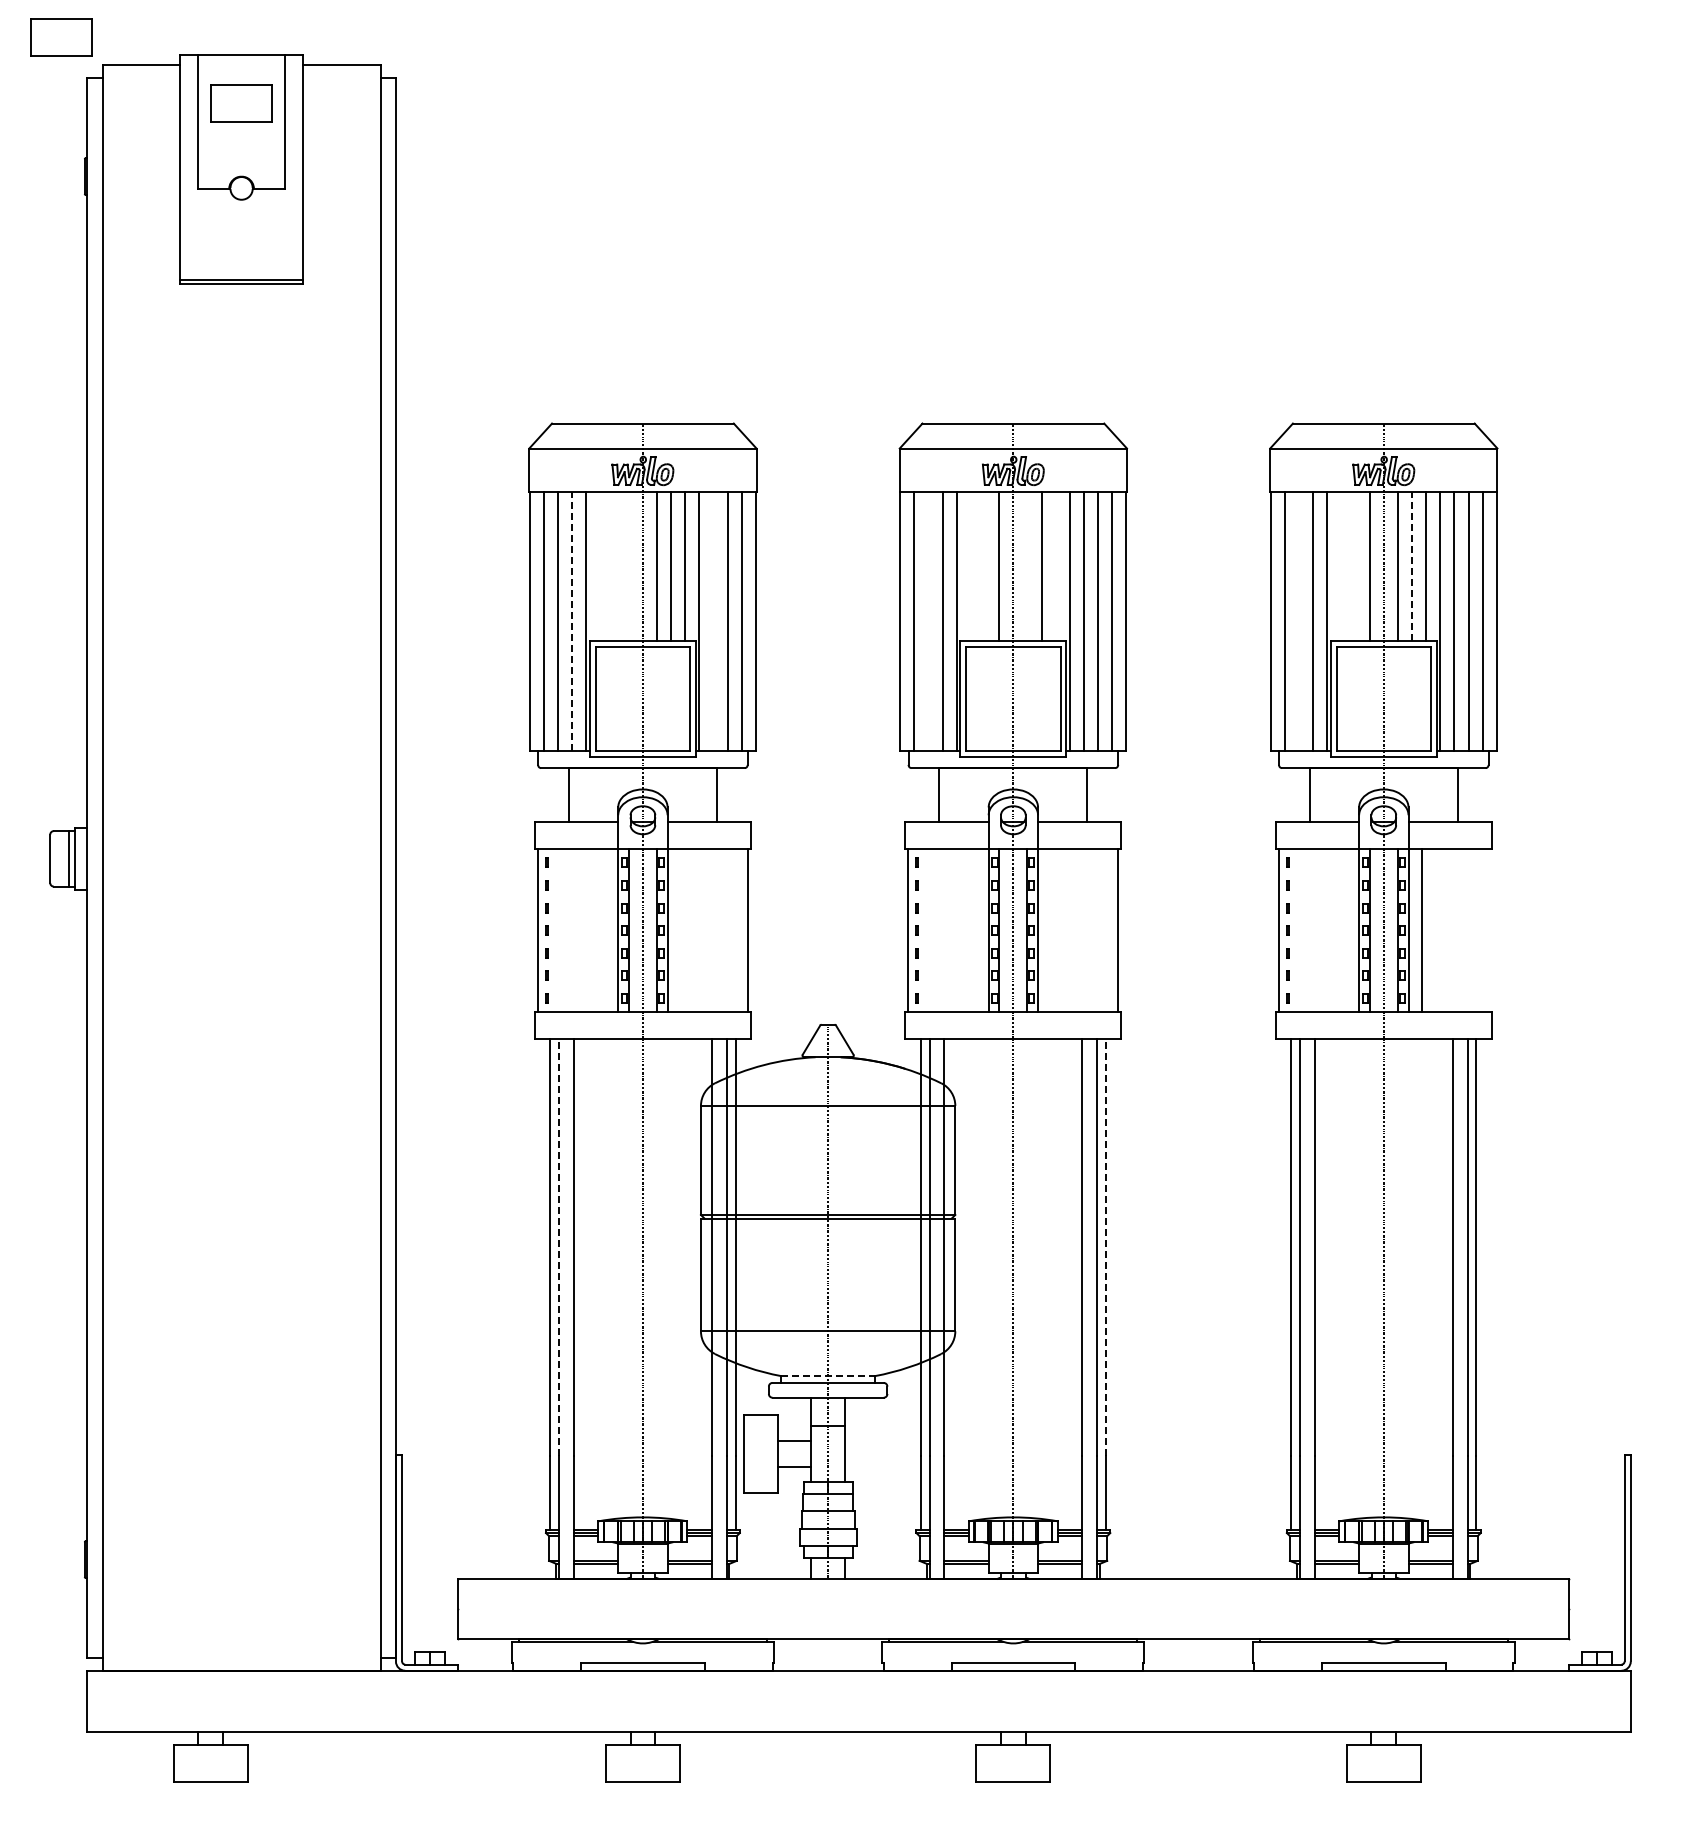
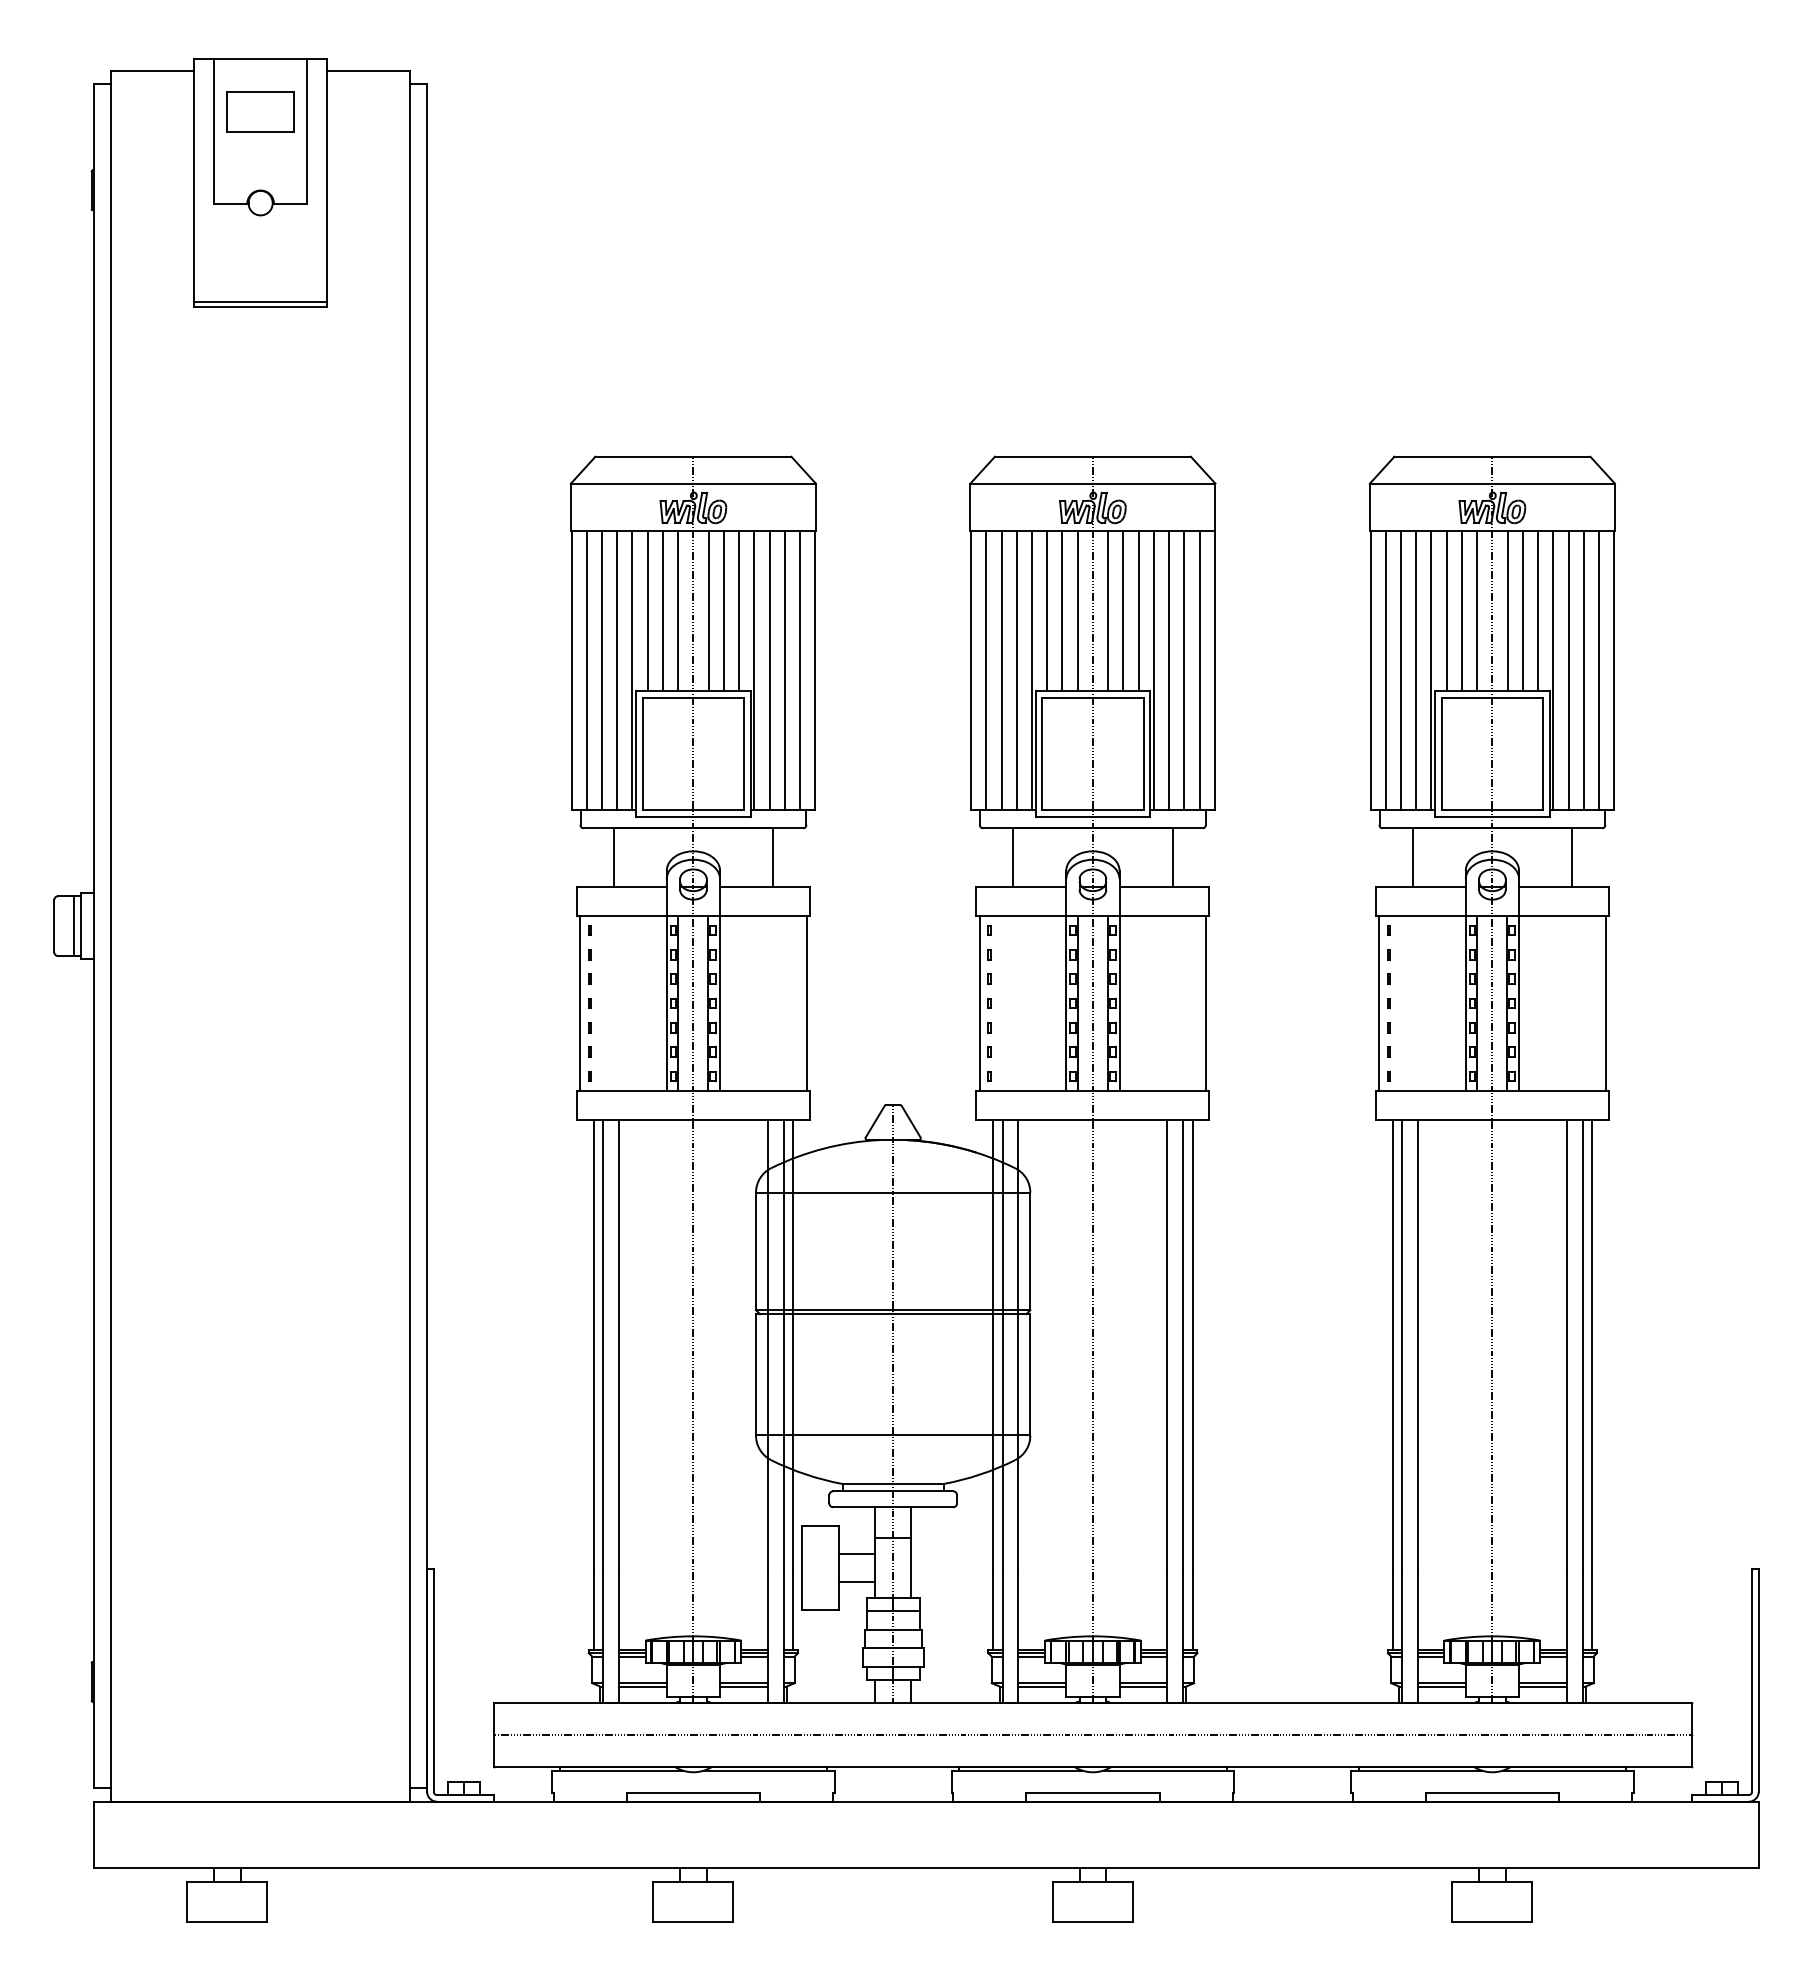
part: (61, 37) -> (66, 40), removed
line: (600, 566) -> (647, 610), added
line: (614, 566) -> (662, 610), added
line: (628, 566) -> (677, 610), added
line: (971, 566) -> (1047, 610), added
line: (985, 566) -> (1062, 610), added
line: (1027, 566) -> (1108, 610), added
line: (1055, 566) -> (1138, 610), added
line: (1341, 566) -> (1446, 610), added
line: (1355, 566) -> (1461, 610), added
line: (1412, 566) -> (1523, 610), dashed -> solid
line: (572, 621) -> (617, 670), dashed -> solid
line: (713, 621) -> (769, 670), added
line: (928, 621) -> (1001, 670), added
line: (1299, 621) -> (1401, 670), added
line: (1421, 930) -> (1605, 1003), moved
line: (559, 1246) -> (603, 1344), dashed -> solid
line: (1105, 1246) -> (1192, 1344), dashed -> solid
line: (828, 1376) -> (893, 1484), dashed -> solid
line: (1013, 1609) -> (1093, 1735), added

